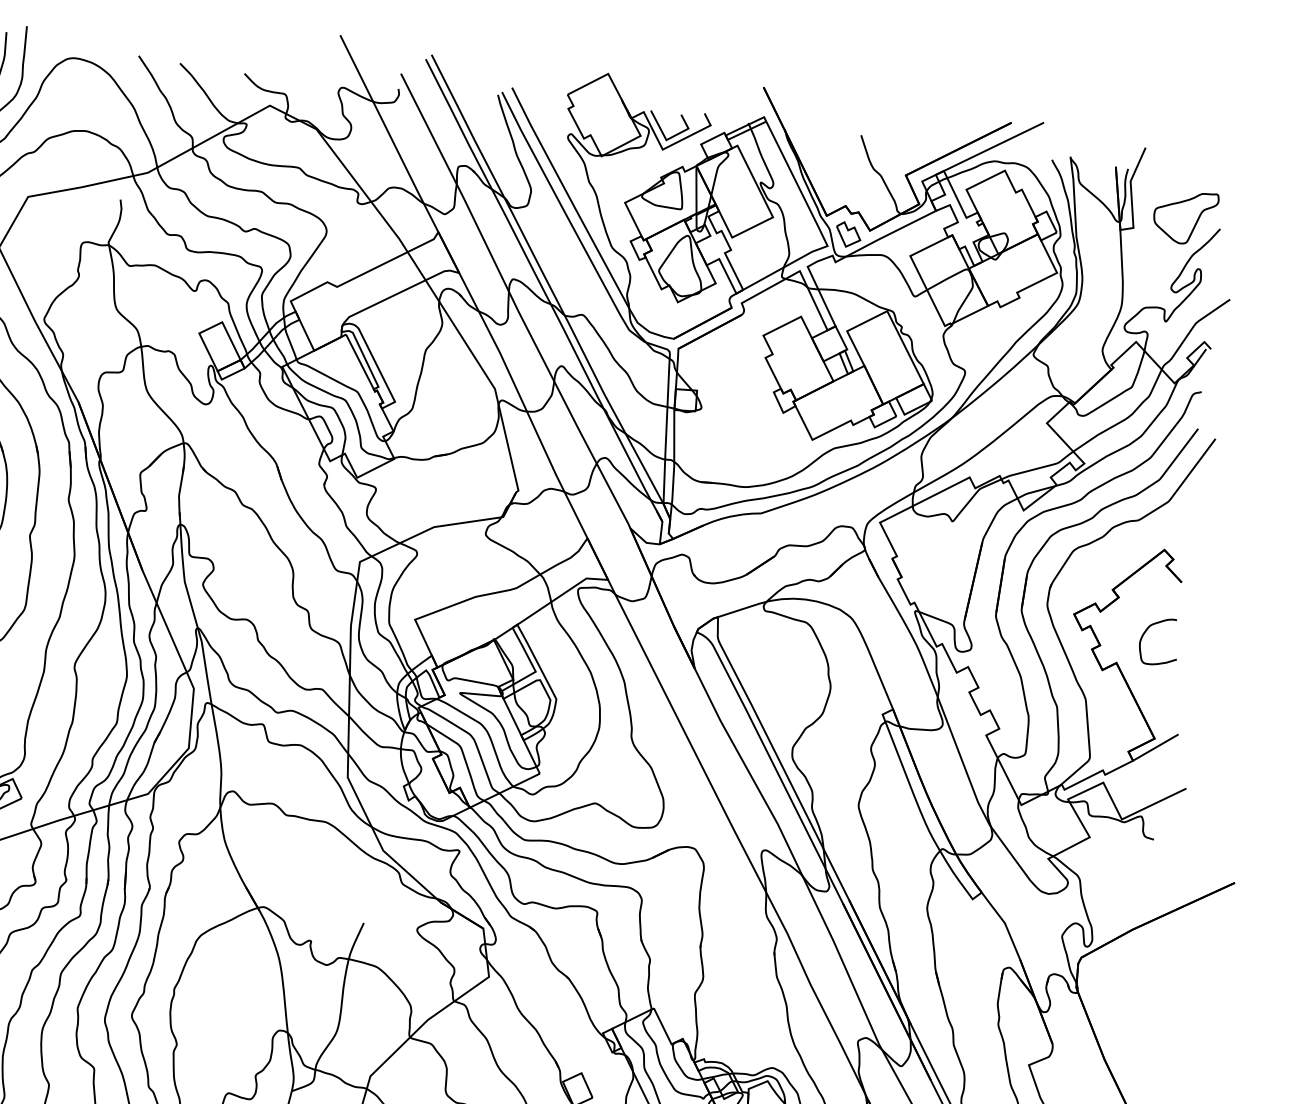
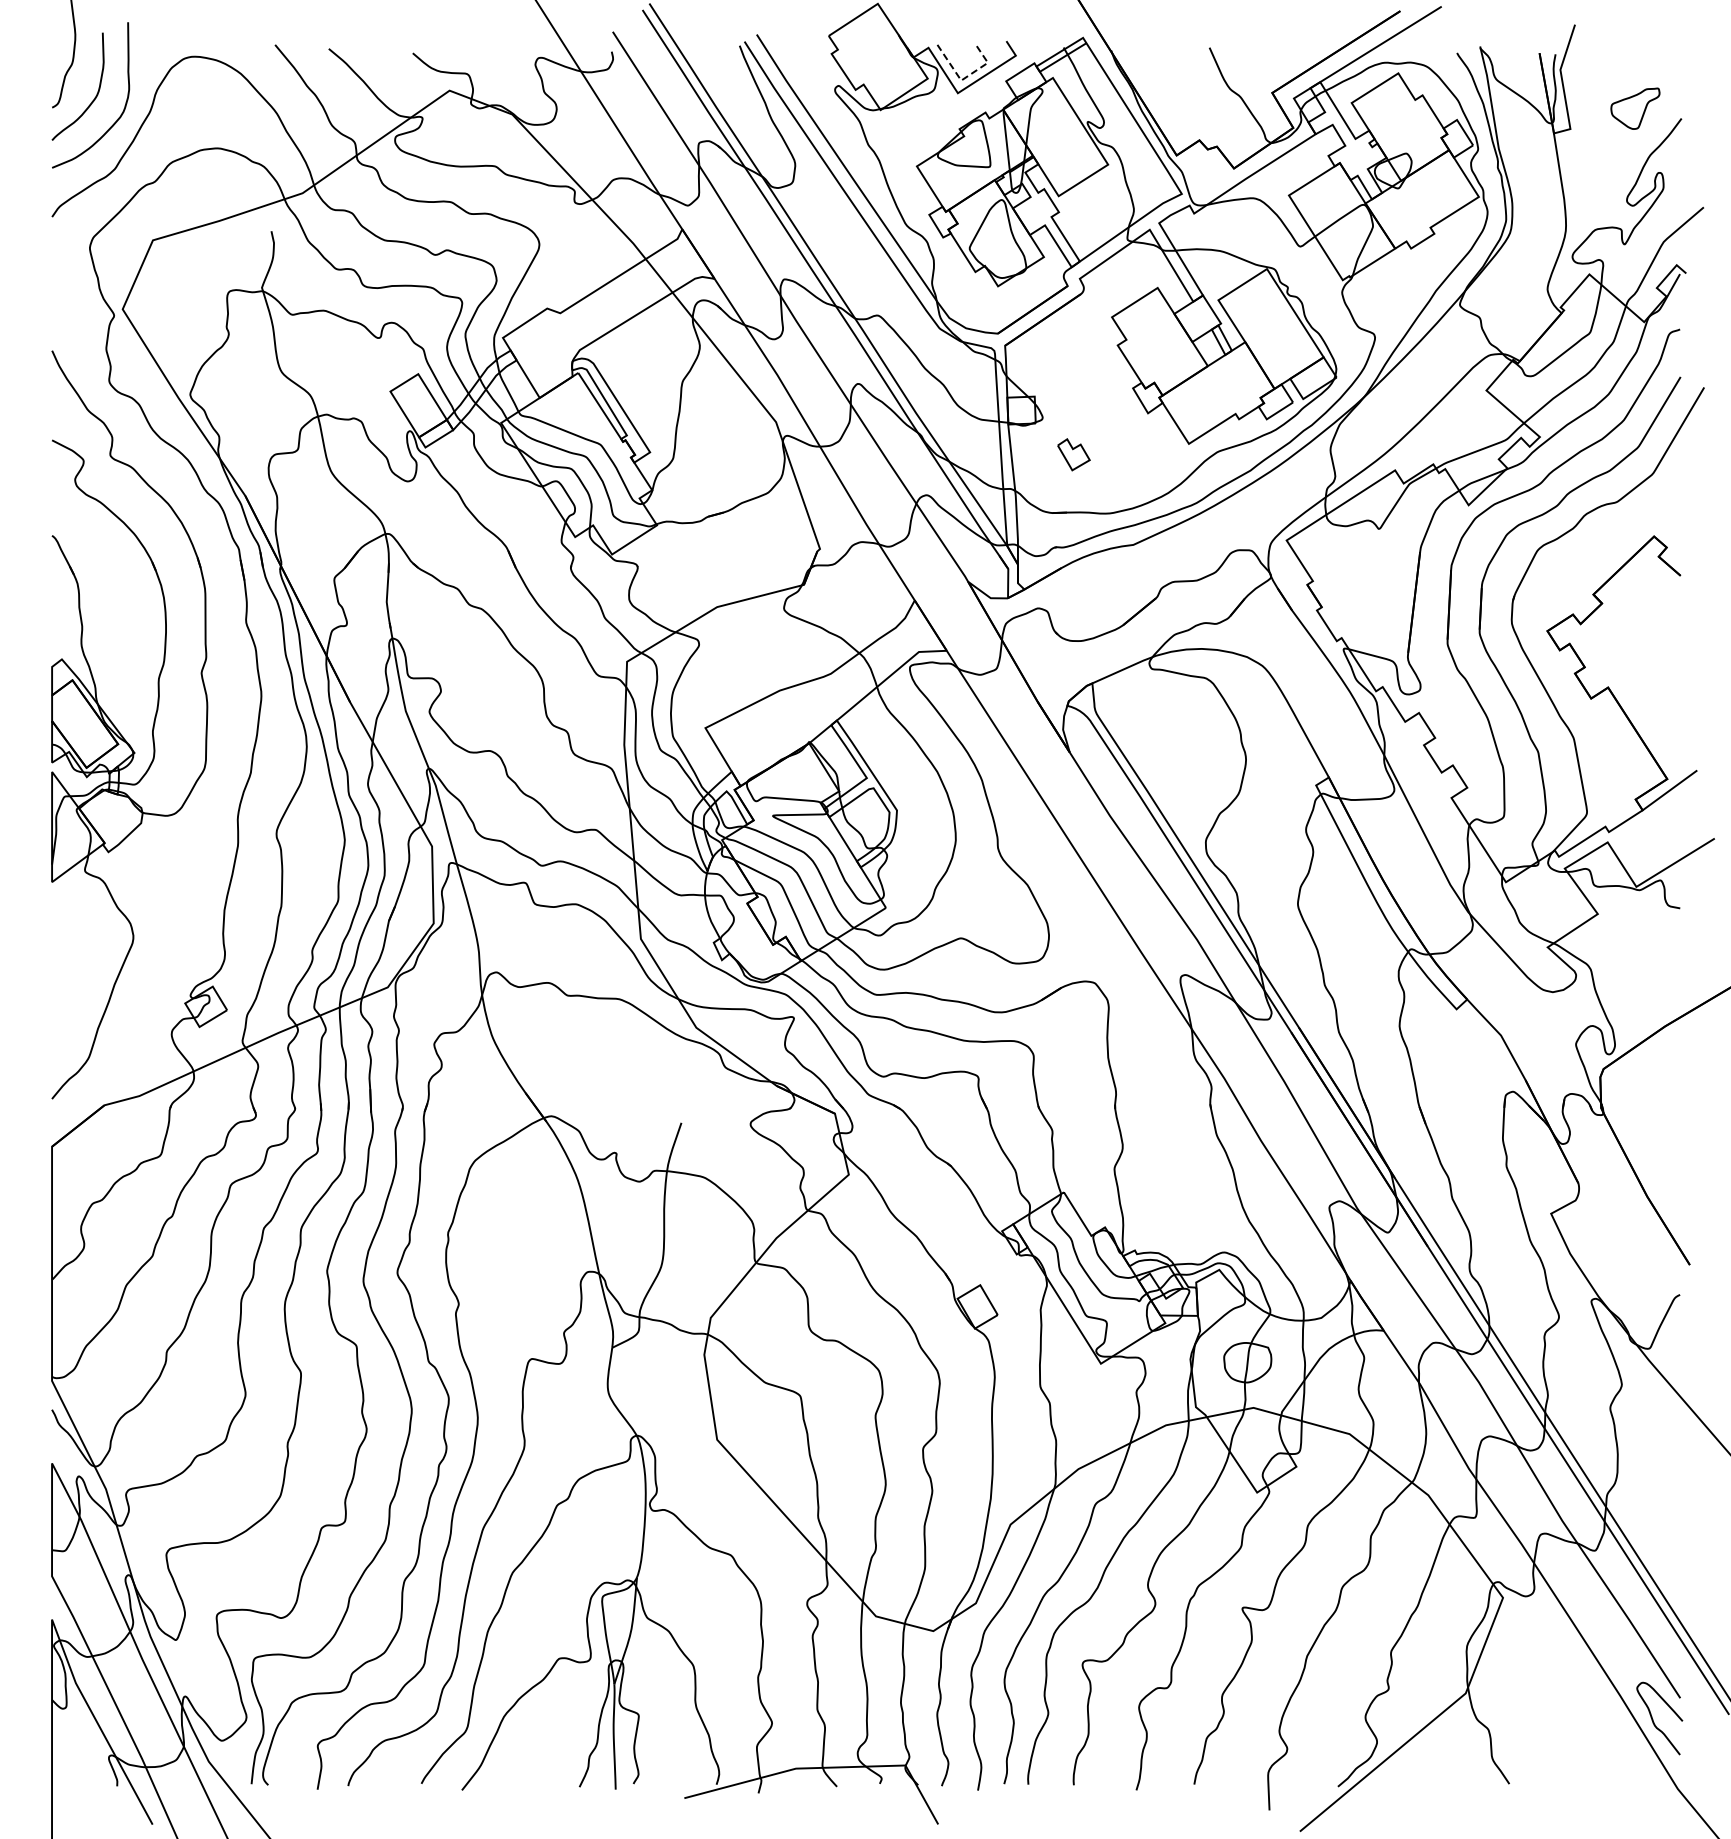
line: (670, 138) -> (966, 77), solid -> dashed
part: (1185, 217) -> (1635, 108), size x0.6
part: (848, 234) -> (1073, 454), moved
curve: (1145, 632) -> (1641, 644), removed

